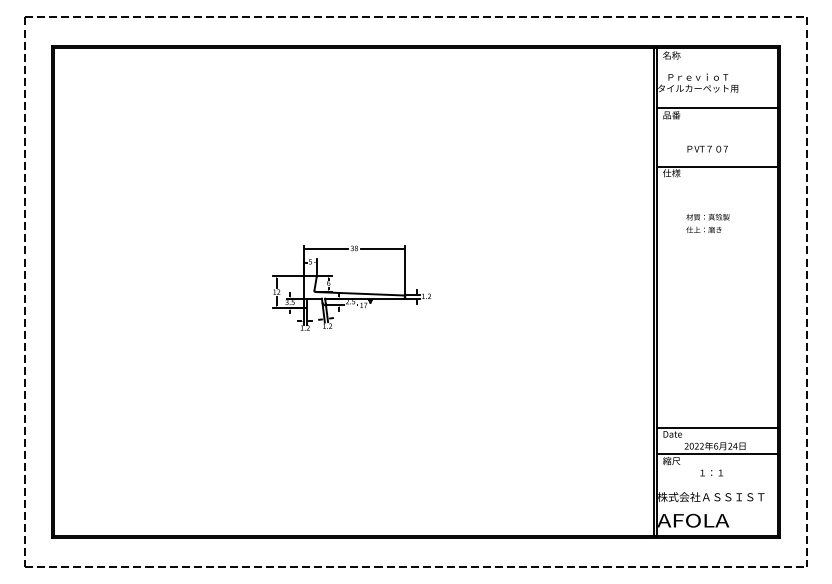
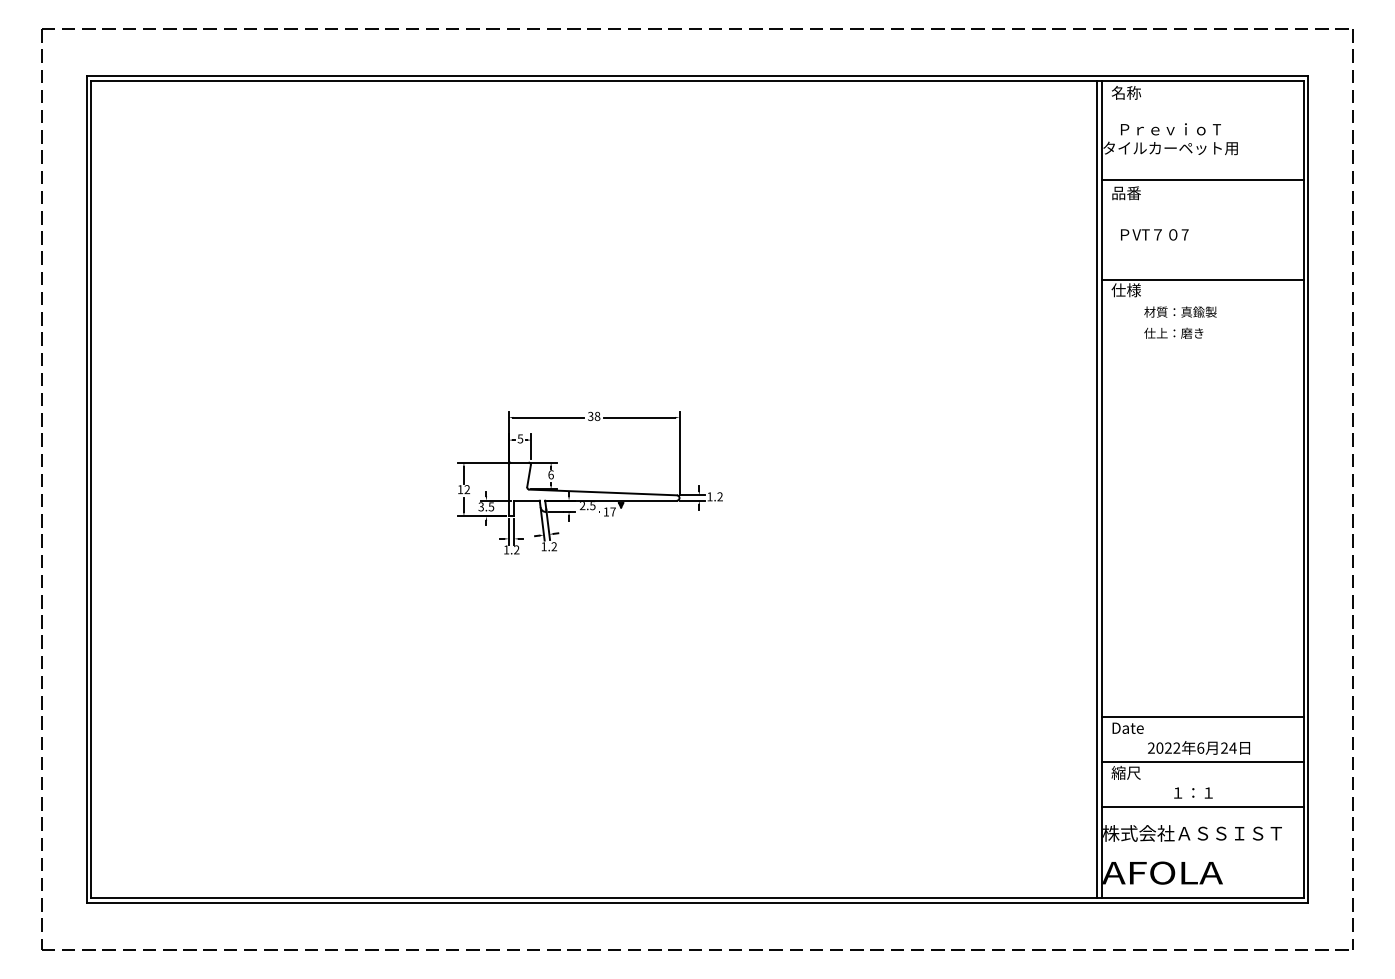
text: (707, 148) -> (1154, 233), moved
text: (707, 223) -> (1179, 322), moved
line: (717, 481) -> (1203, 807), added

